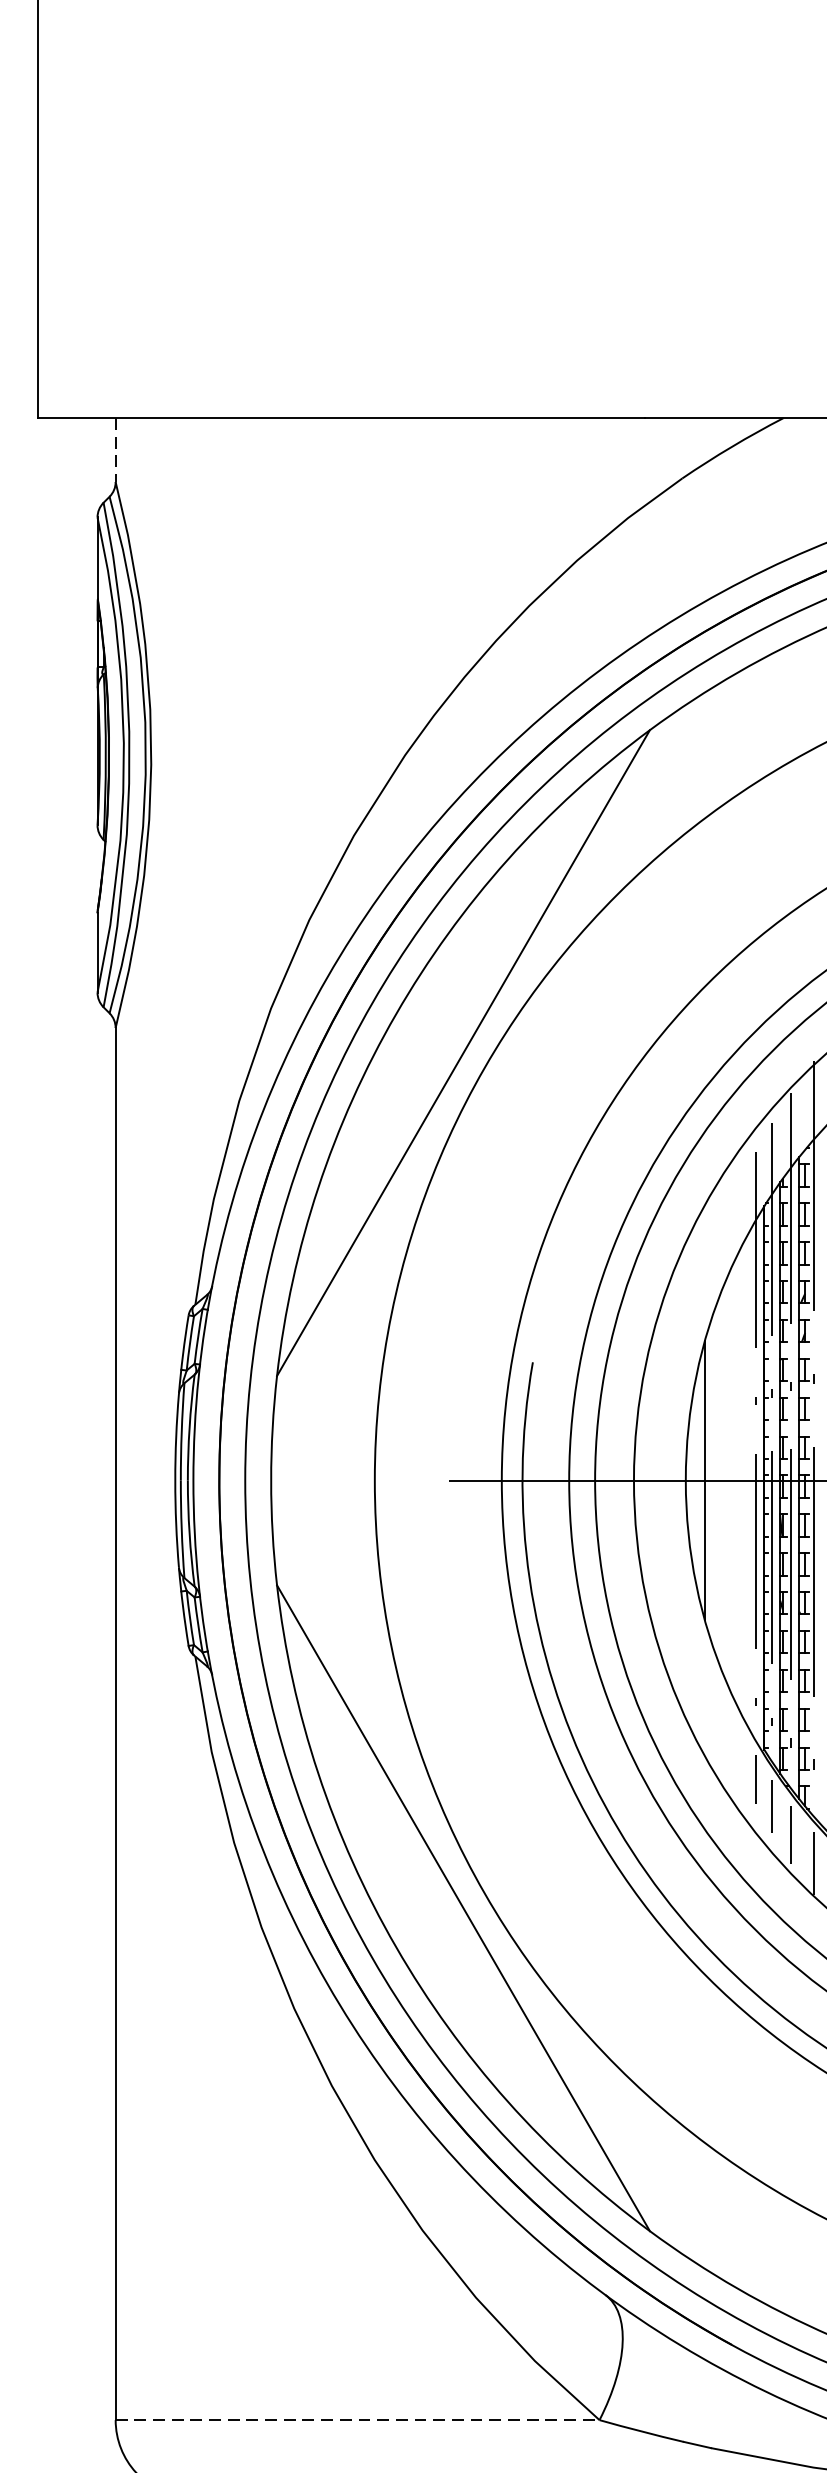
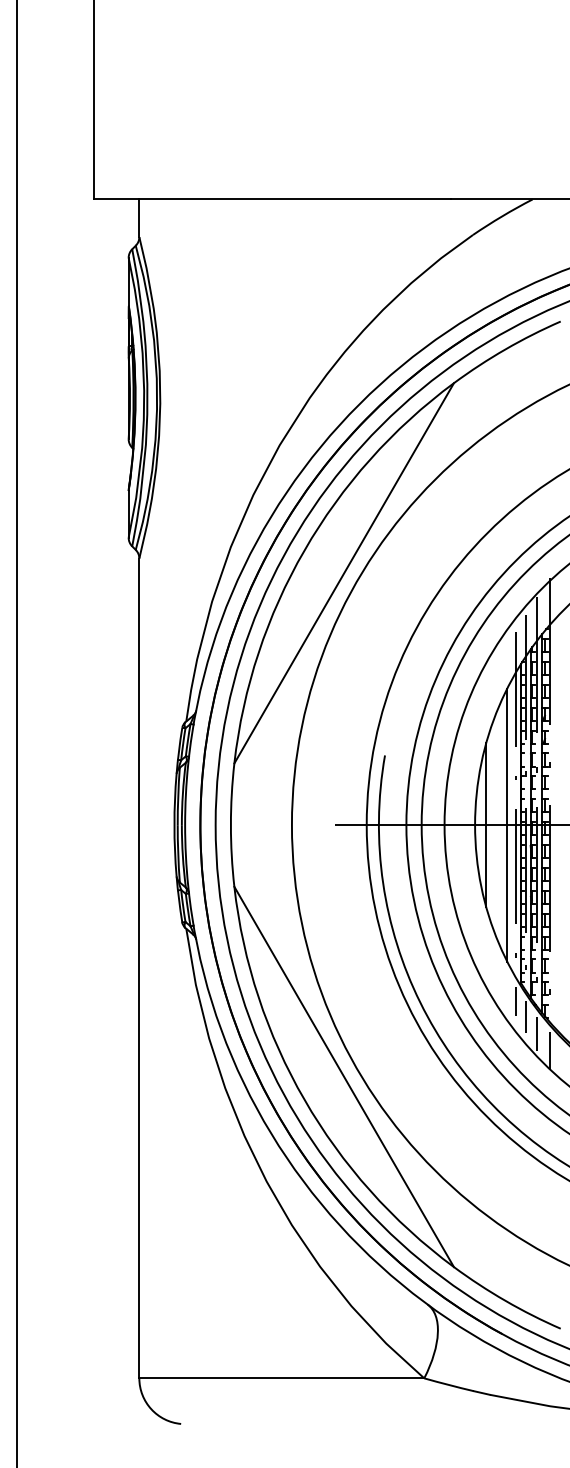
line: (115, 450) -> (139, 218), dashed -> solid
line: (740, 1479) -> (507, 824), added
line: (358, 2420) -> (282, 1378), dashed -> solid

